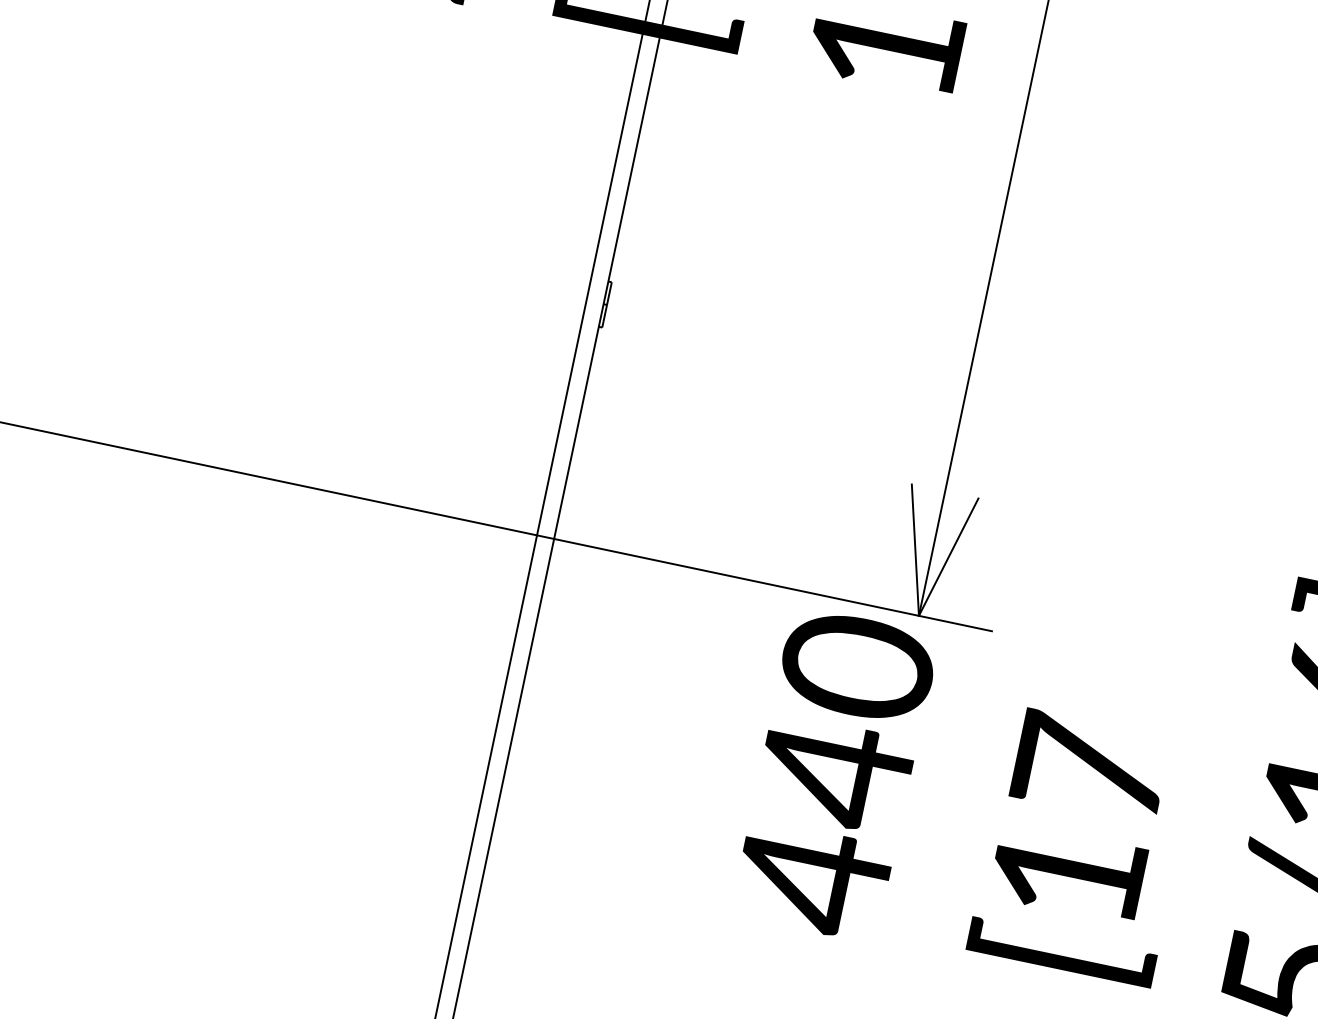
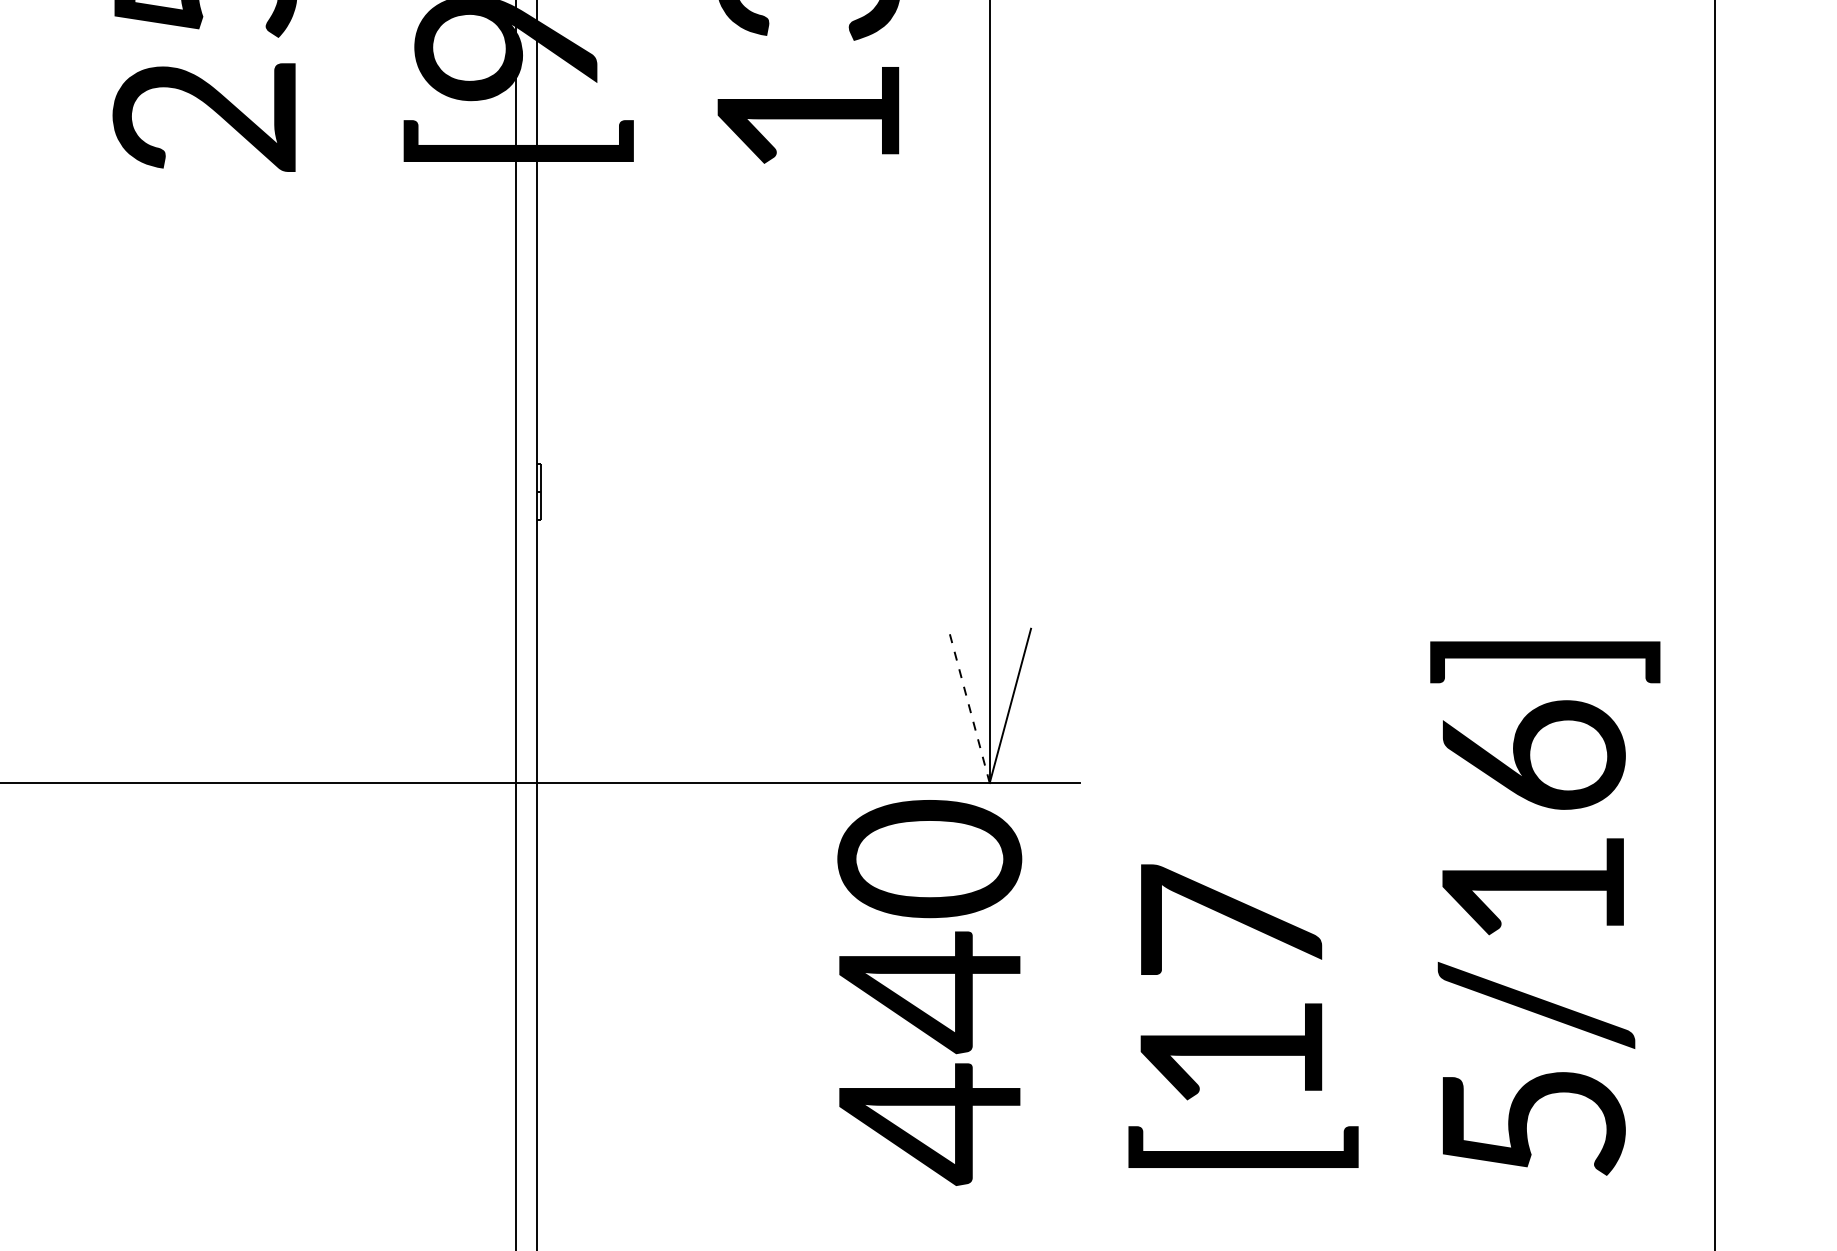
line: (915, 549) -> (969, 705), solid -> dashed

